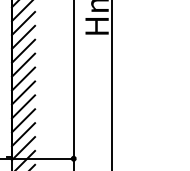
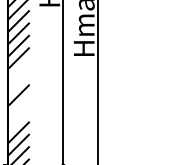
line: (23, 50) -> (18, 70), removed
line: (23, 64) -> (18, 82), removed
line: (23, 92) -> (18, 107), removed
line: (23, 107) -> (18, 120), removed

